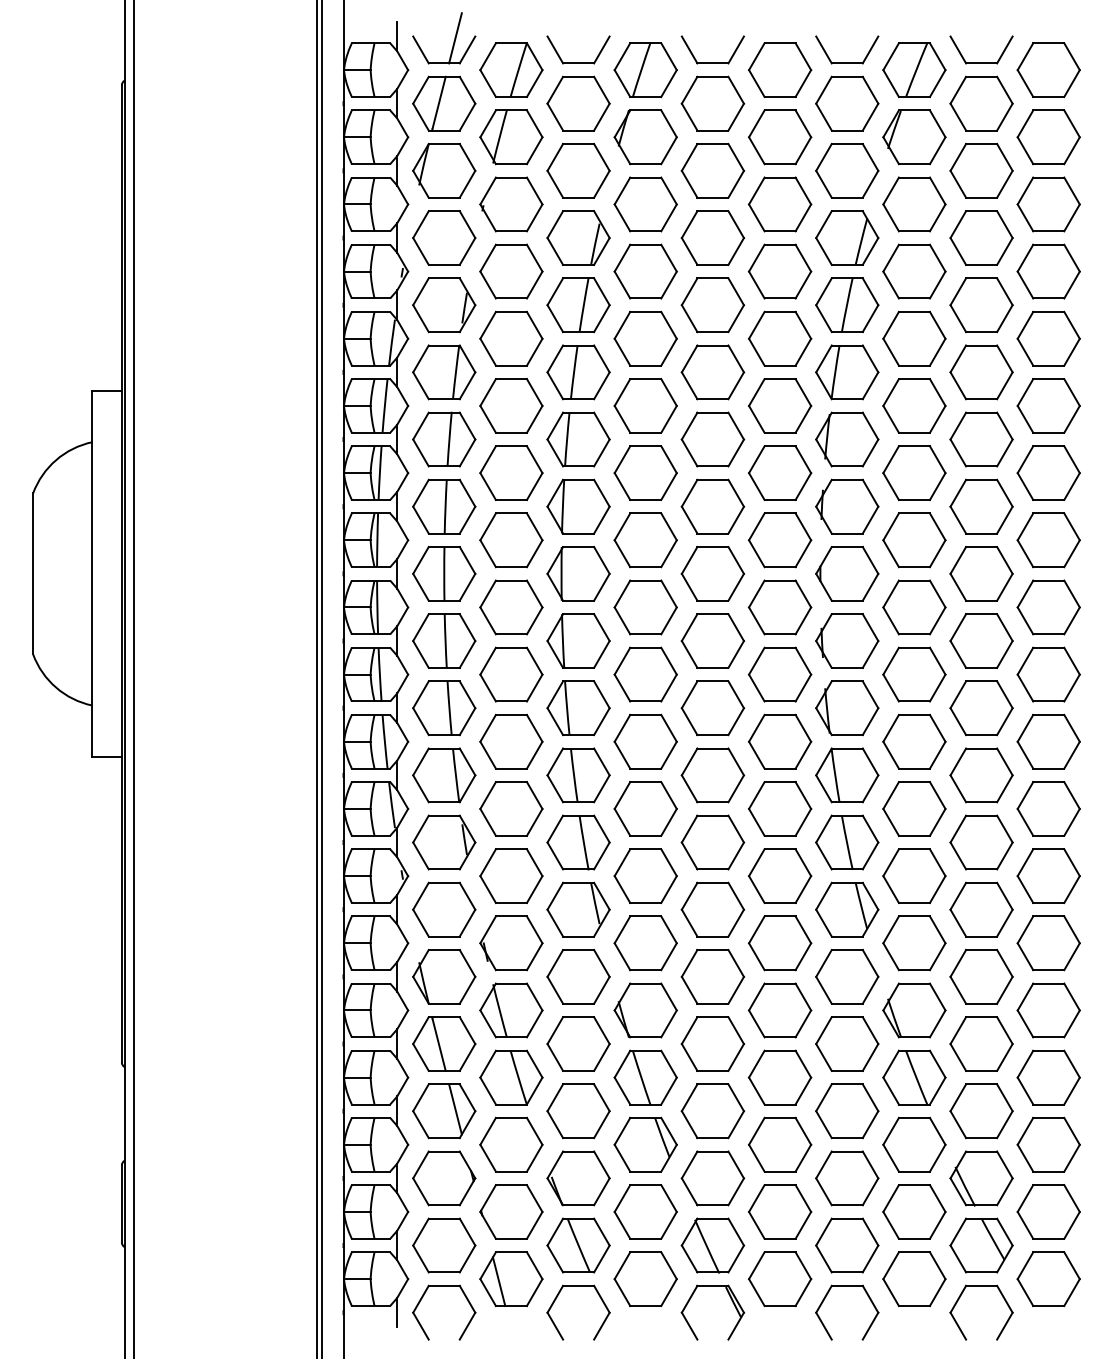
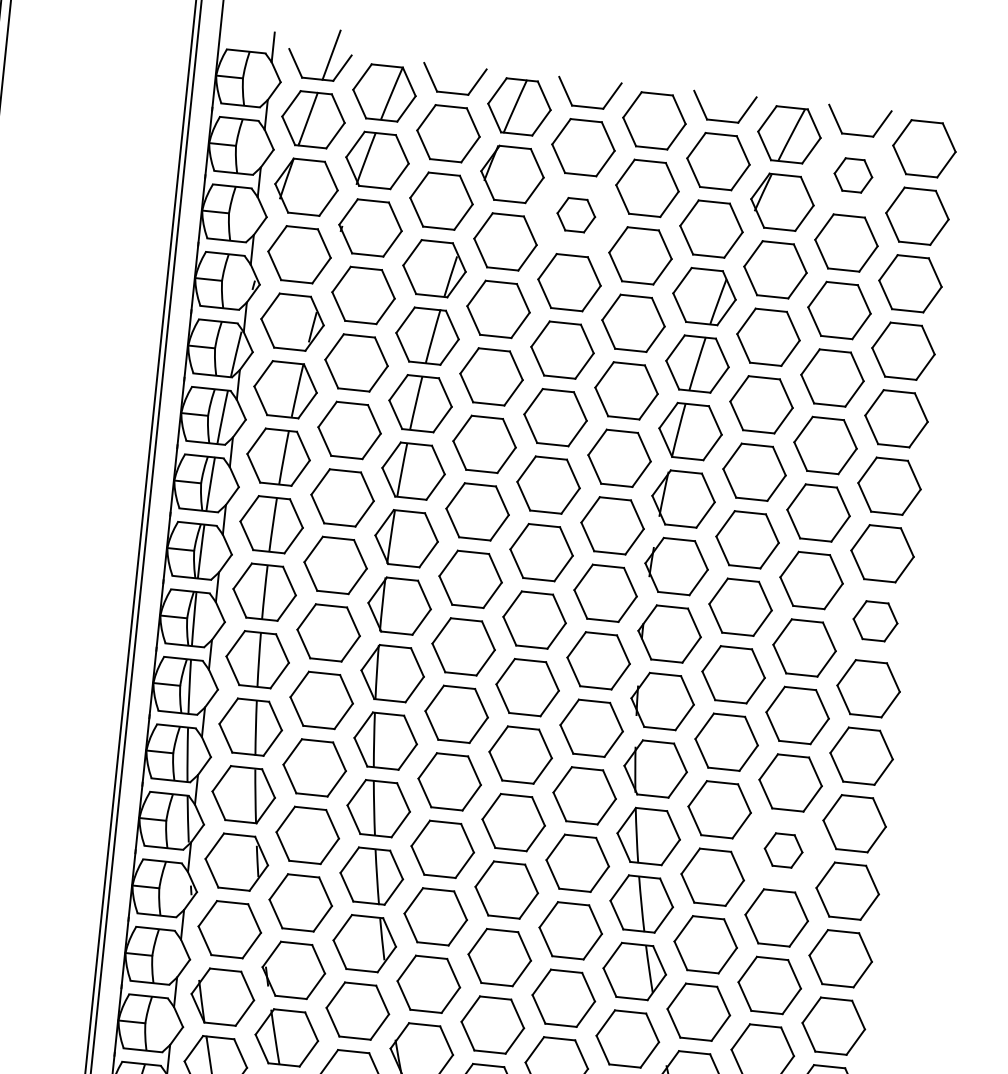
part: (981, 103) -> (853, 175), size x0.6
part: (712, 170) -> (576, 214), size x0.6
part: (1048, 540) -> (875, 621), size x0.7
part: (981, 775) -> (783, 850), size x0.6

